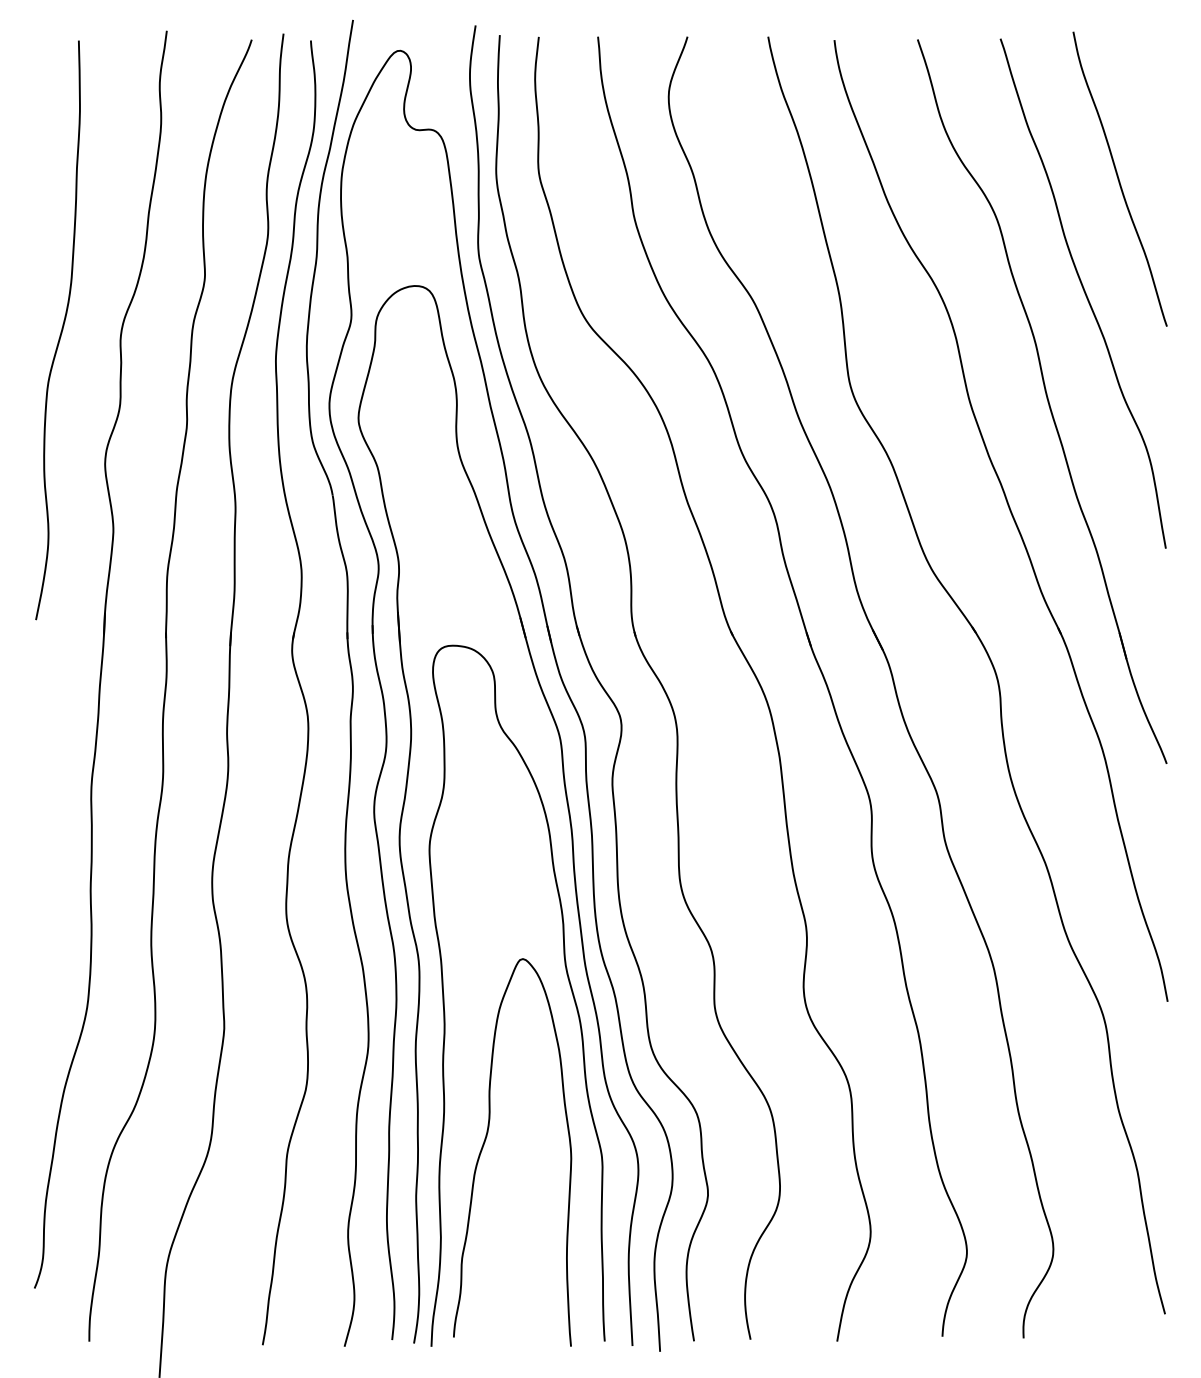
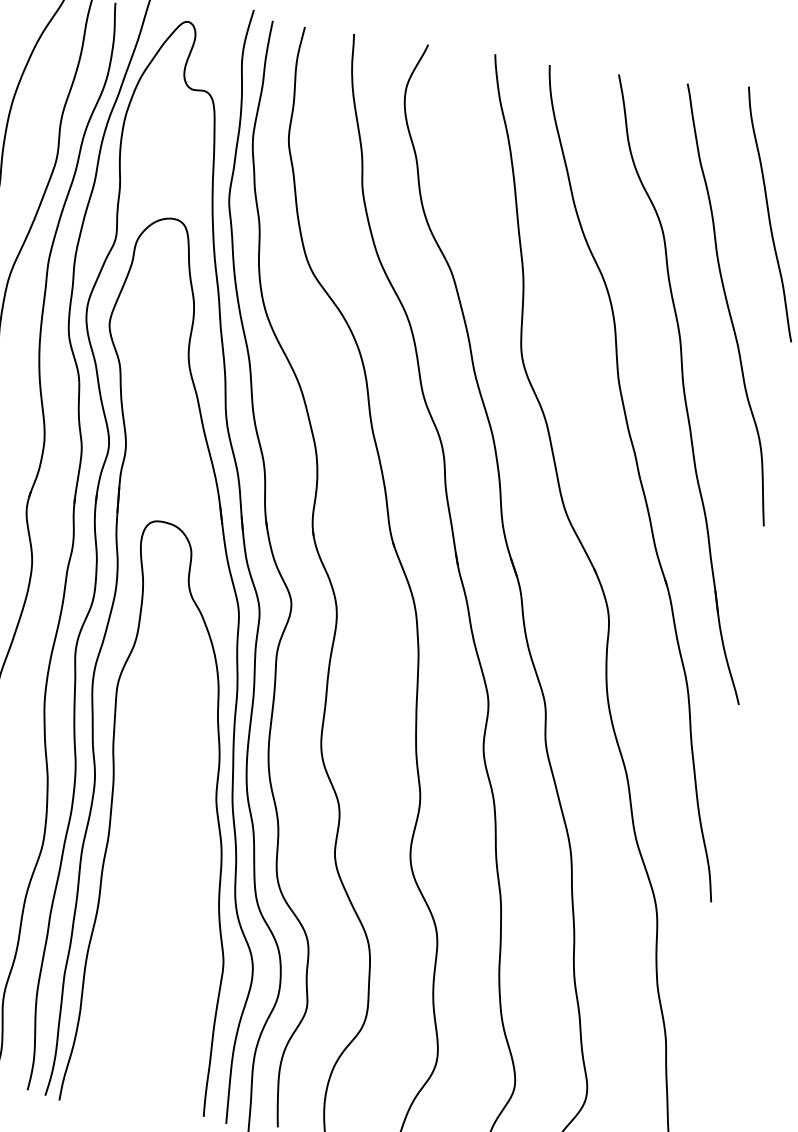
curve: (485, 1142) -> (128, 937), removed

